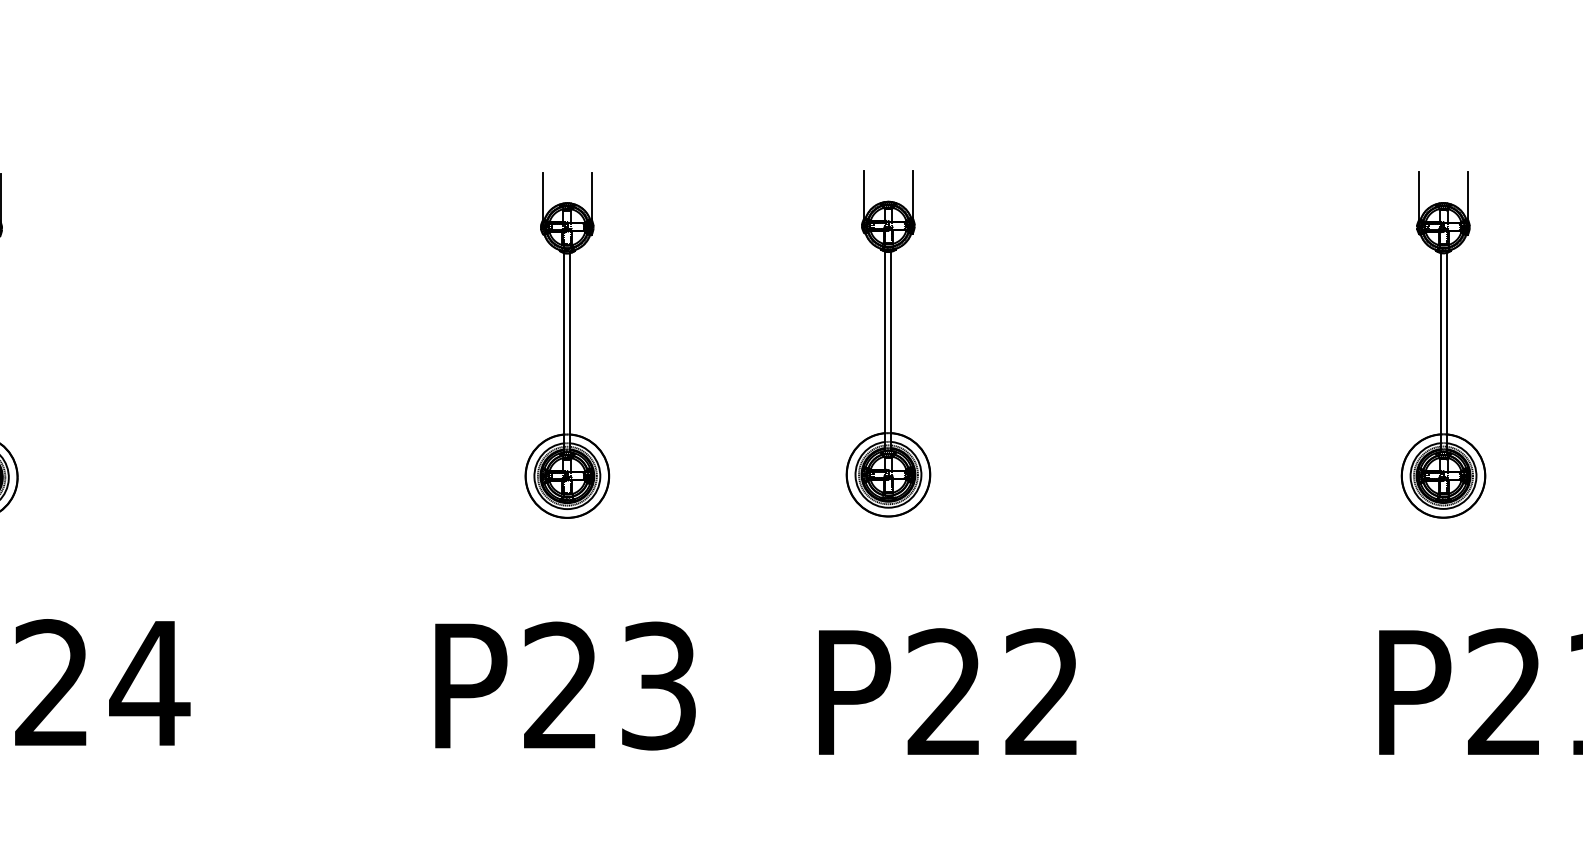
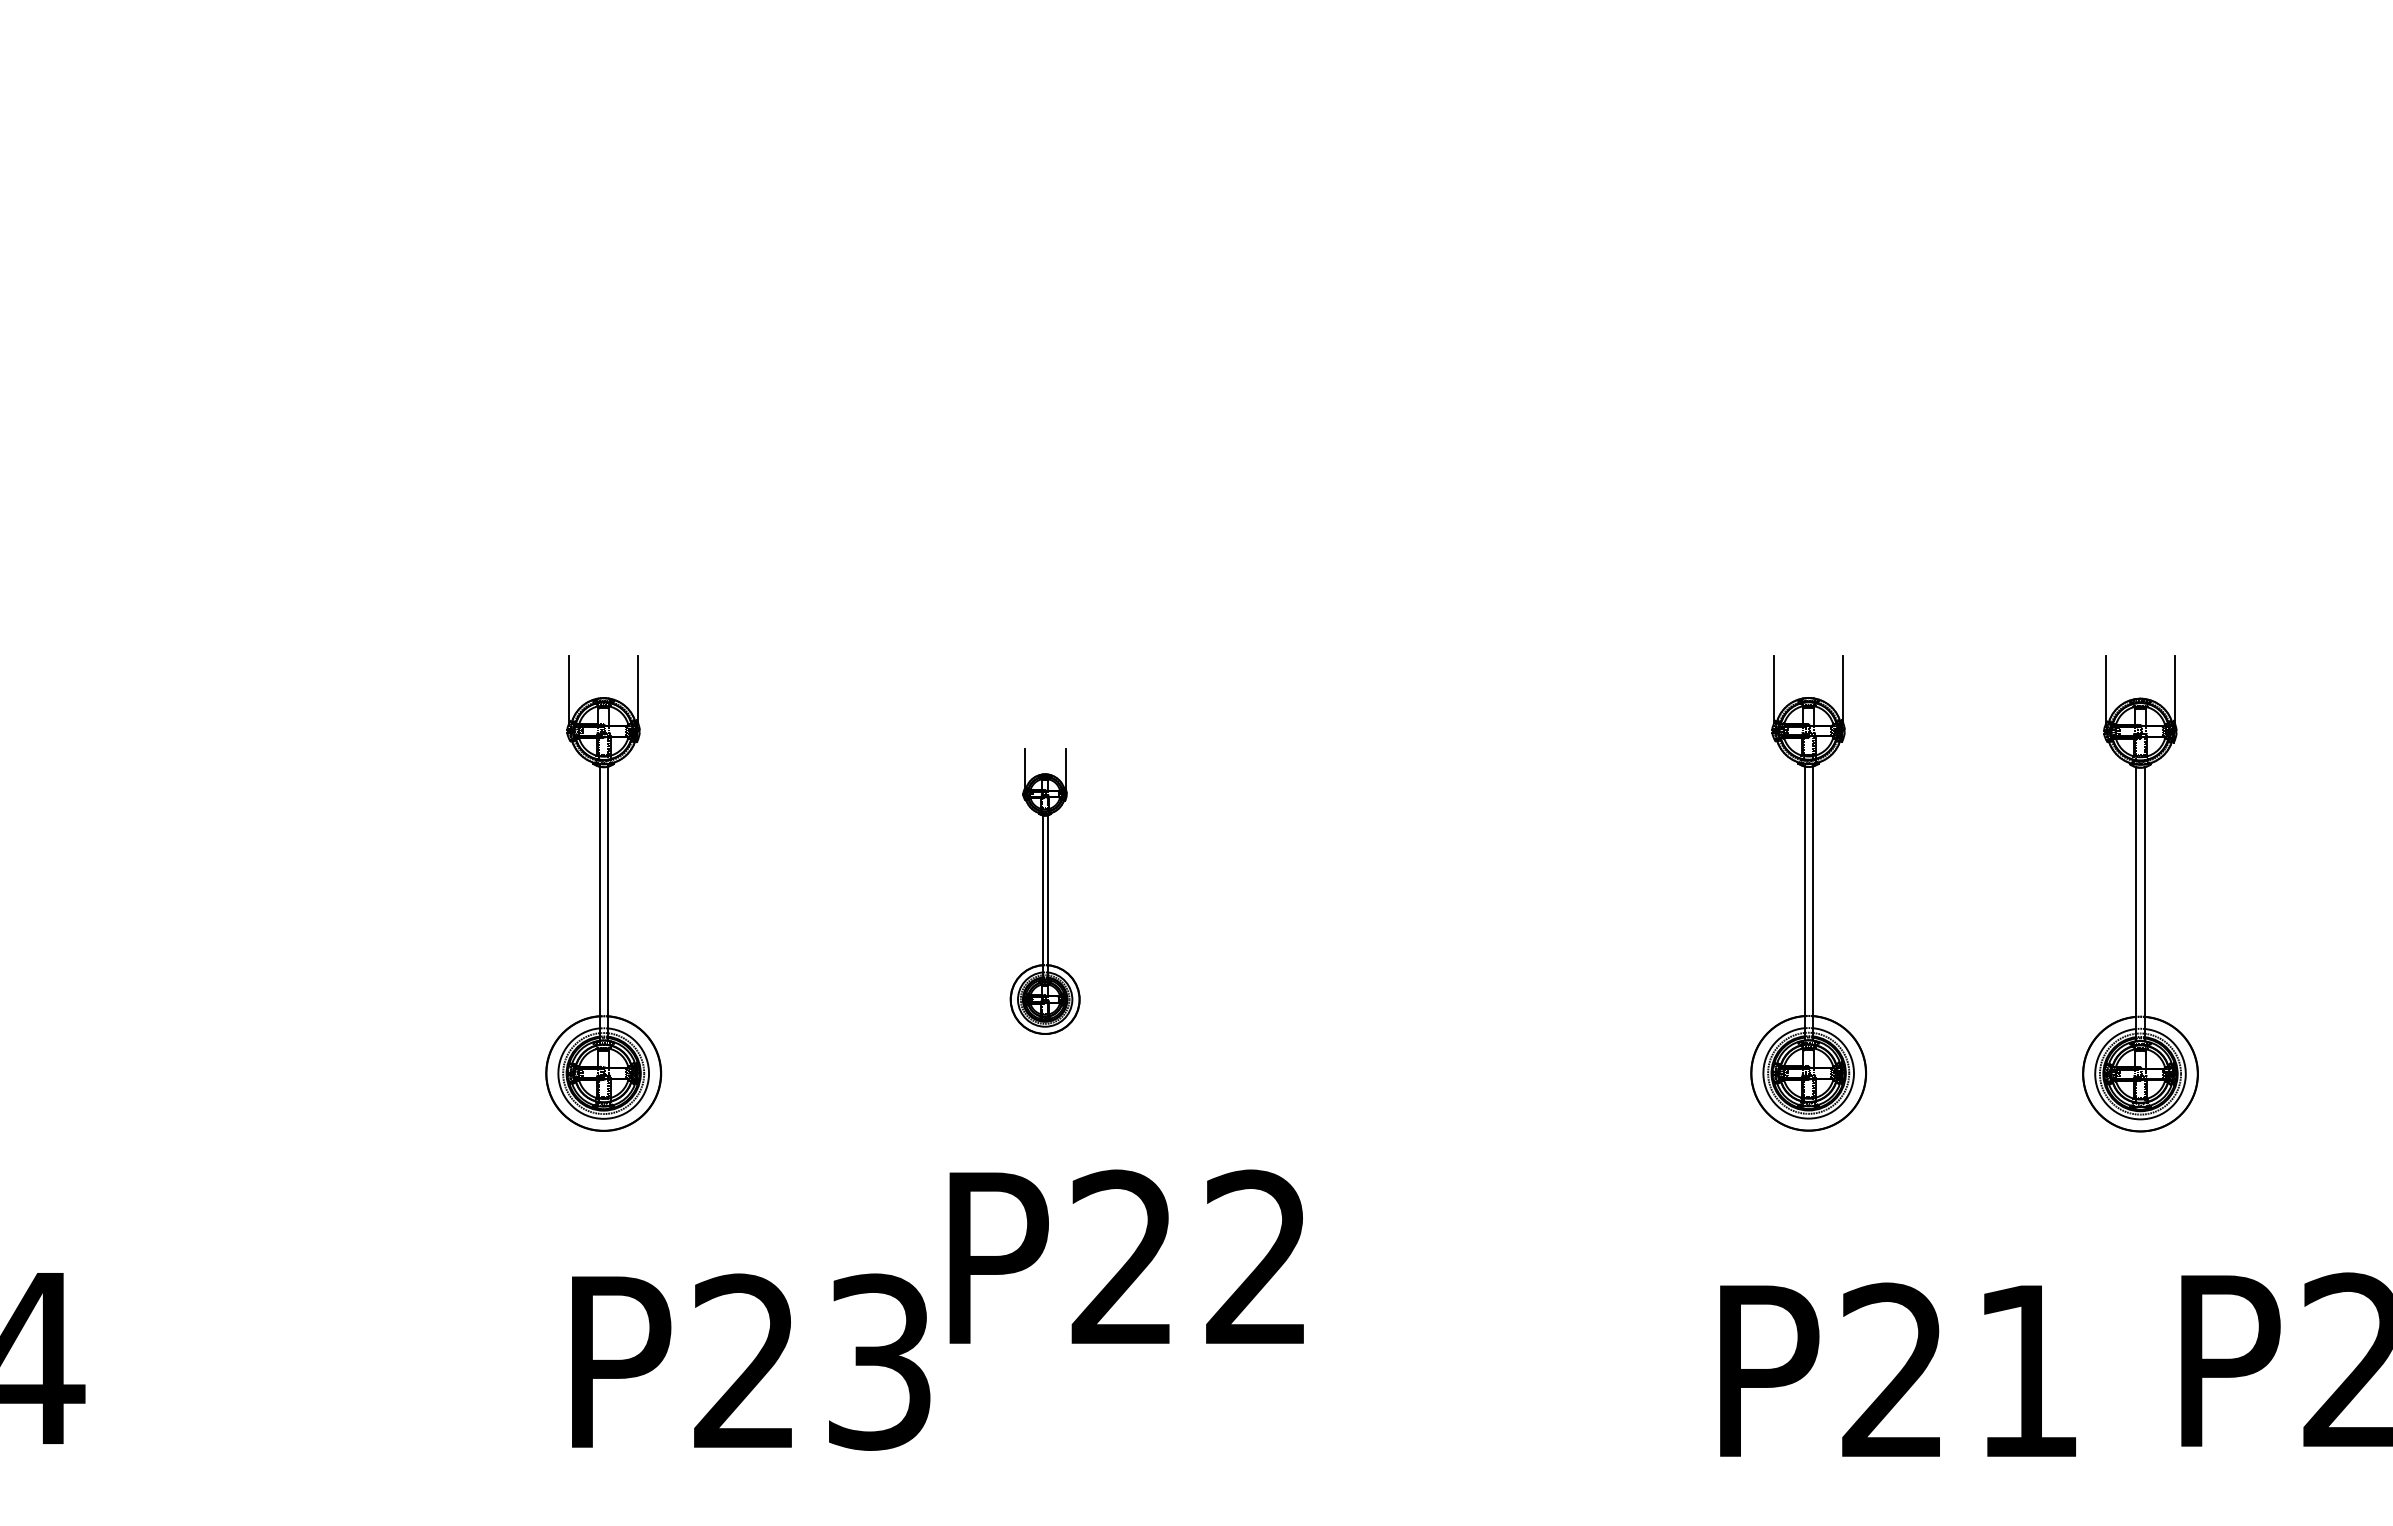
part: (887, 343) -> (1044, 891), size x0.6
text: (565, 685) -> (751, 1361), moved
text: (947, 691) -> (1126, 1256), moved

